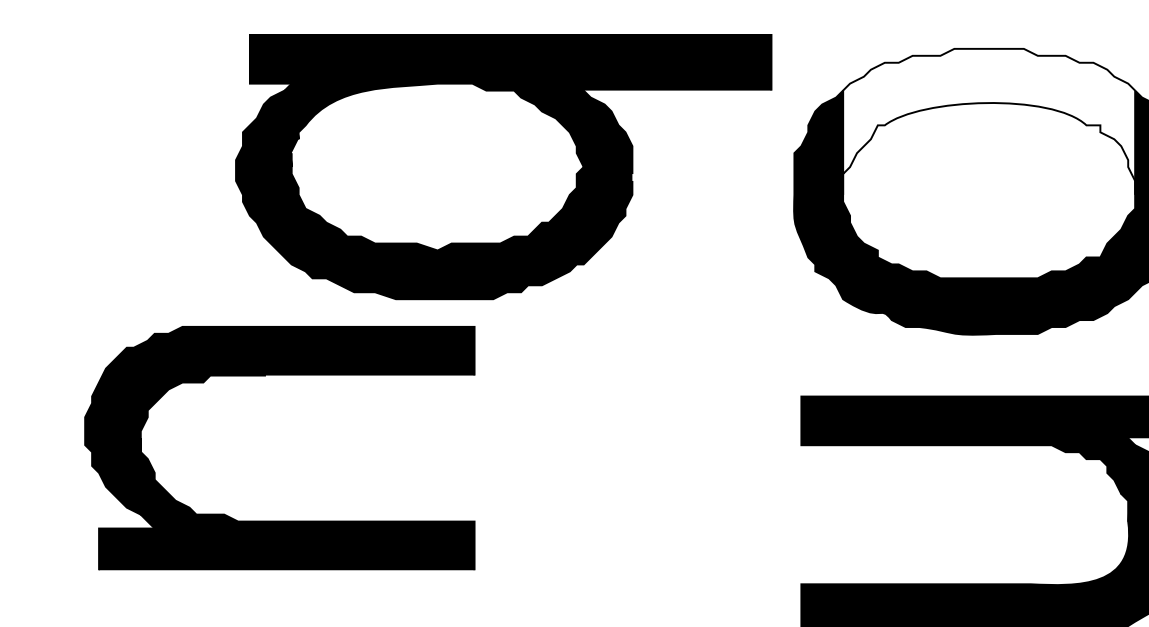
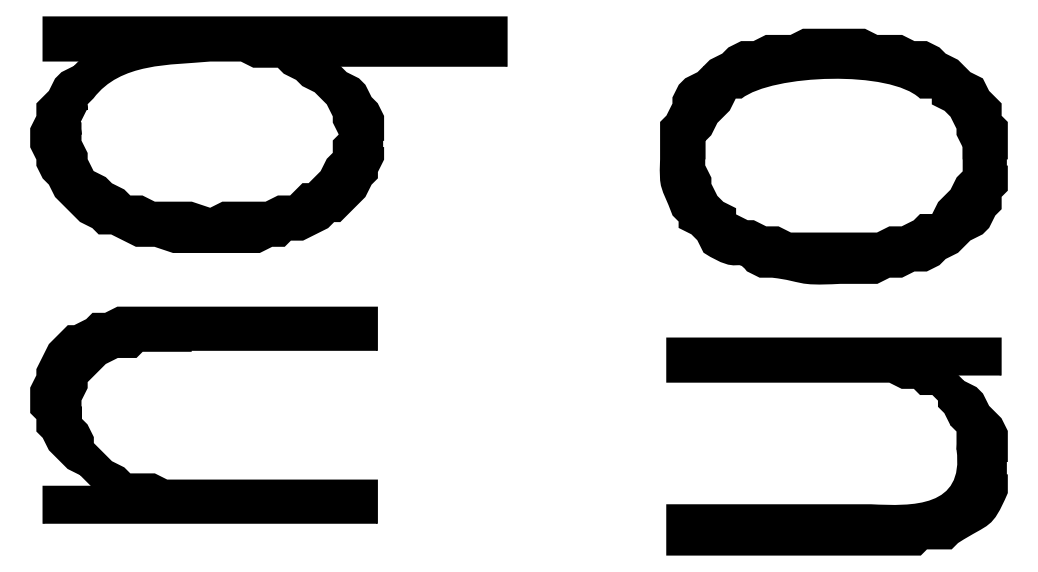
fill: (988, 121) -> (833, 94), added
part: (503, 166) -> (268, 134), moved
part: (279, 375) -> (203, 350), moved

